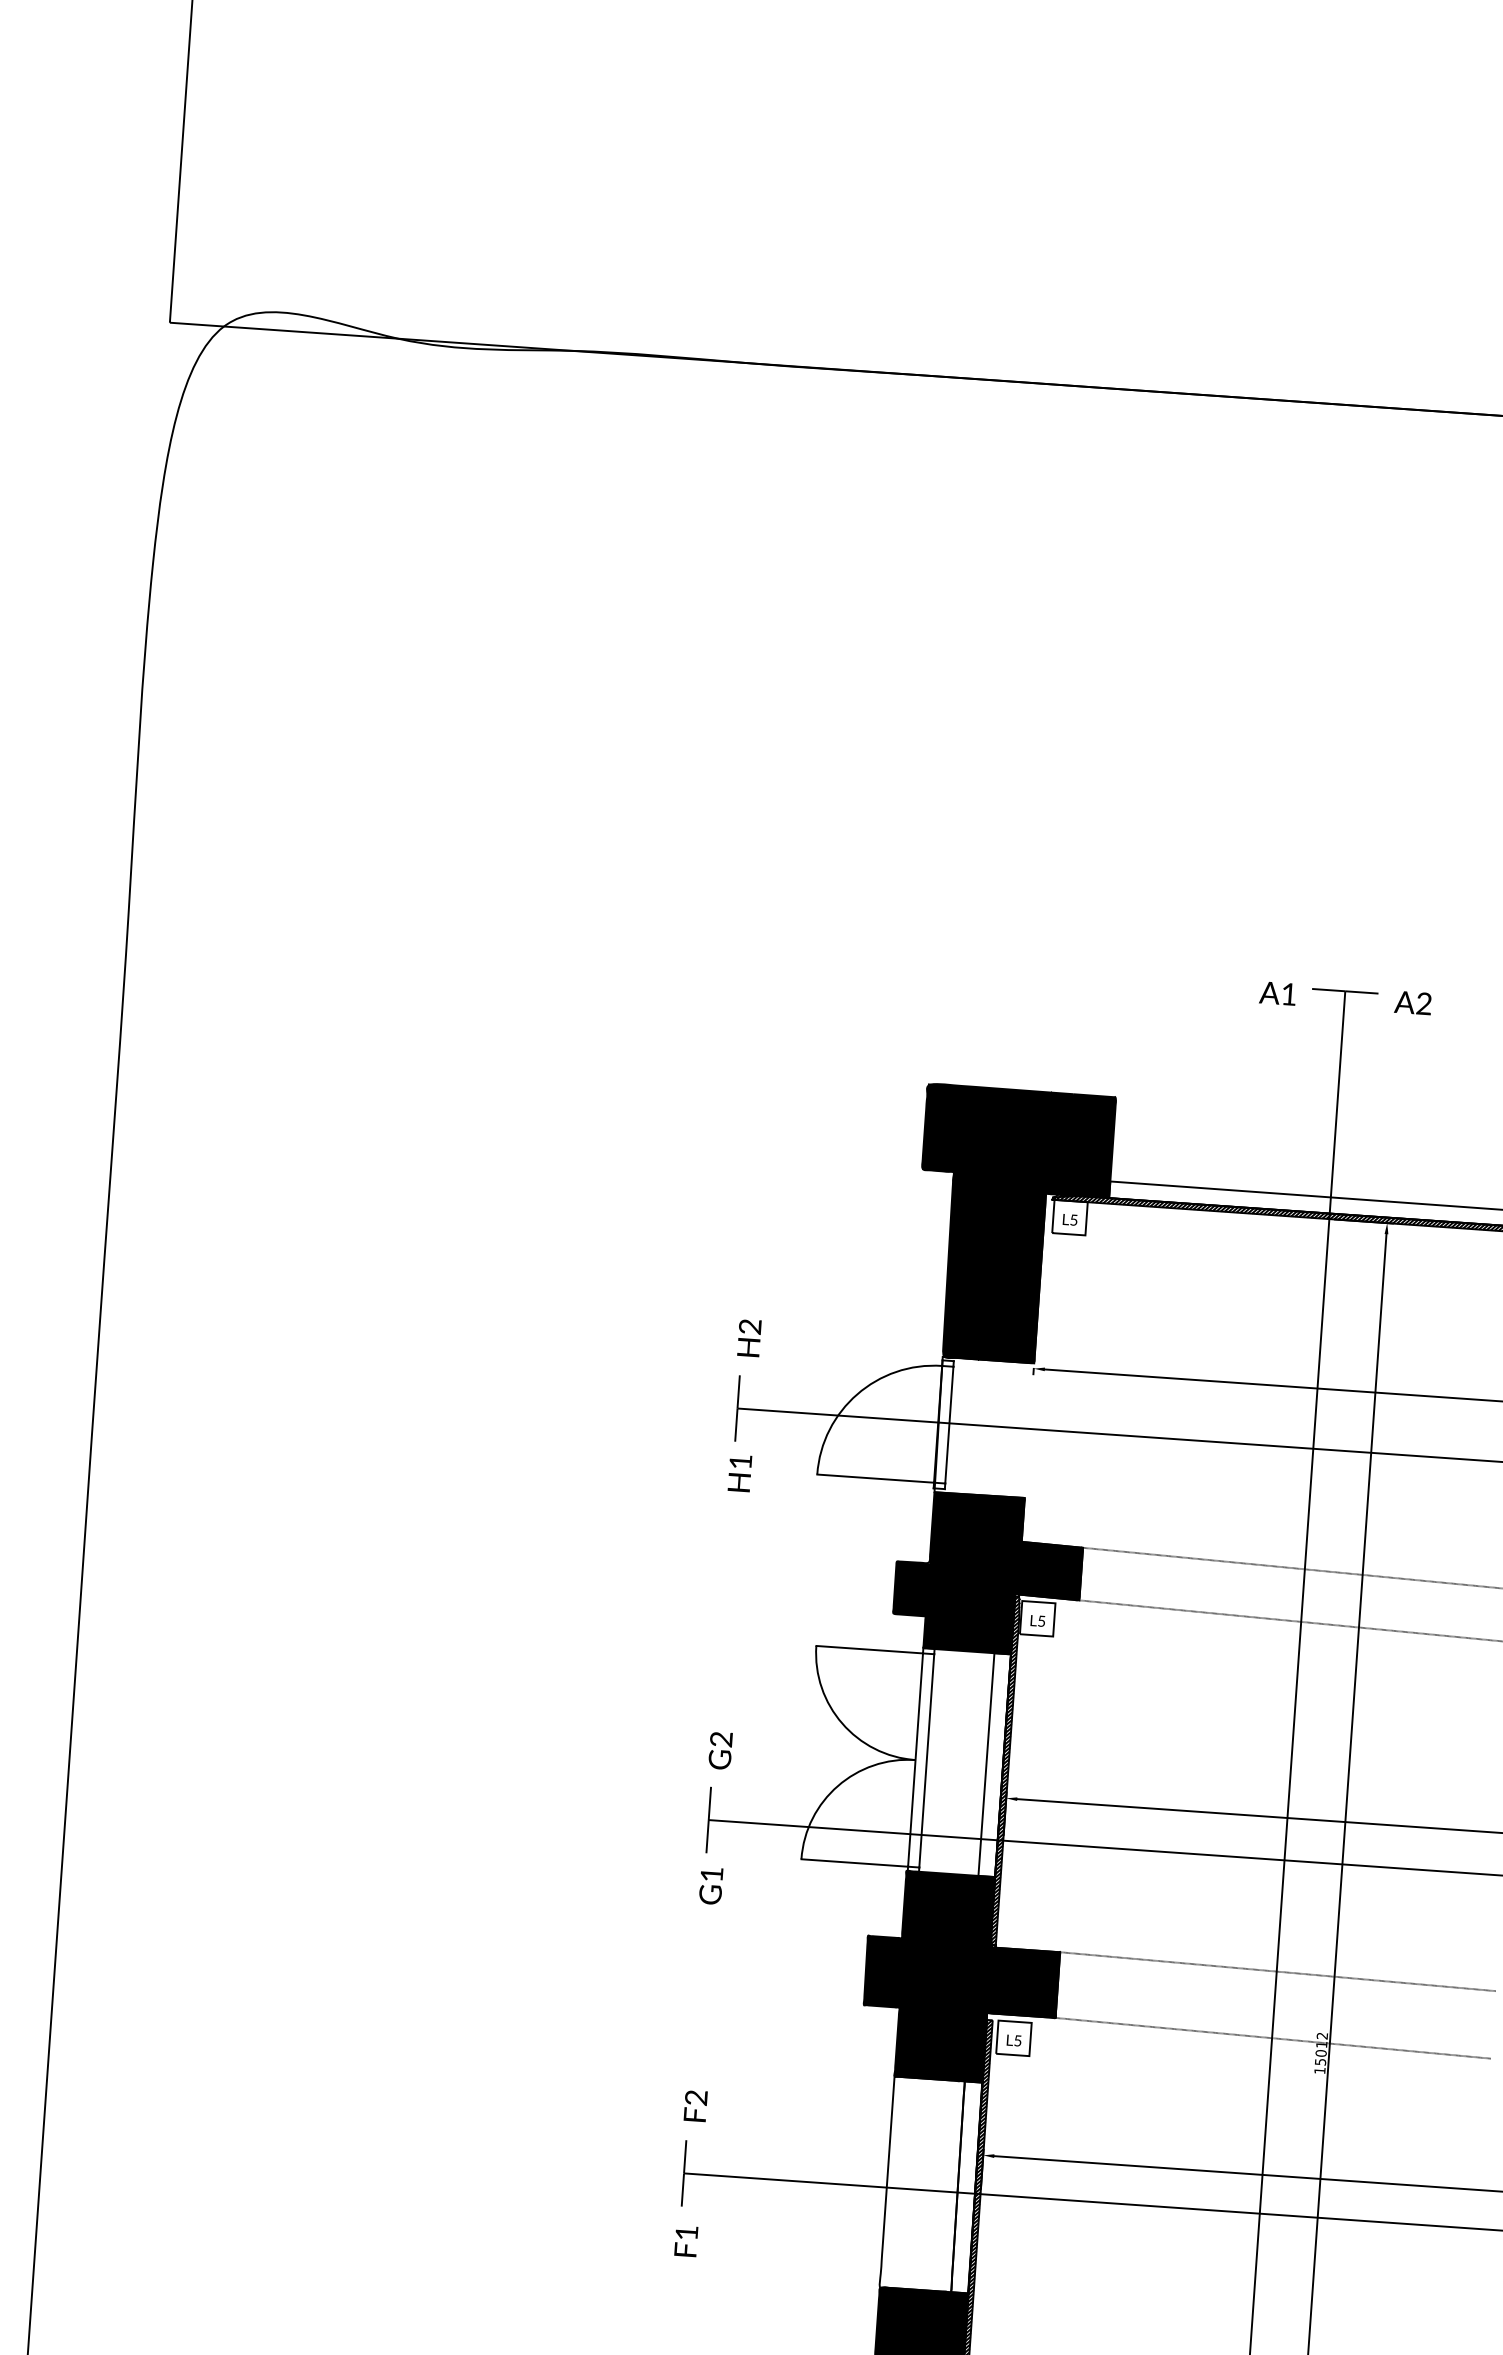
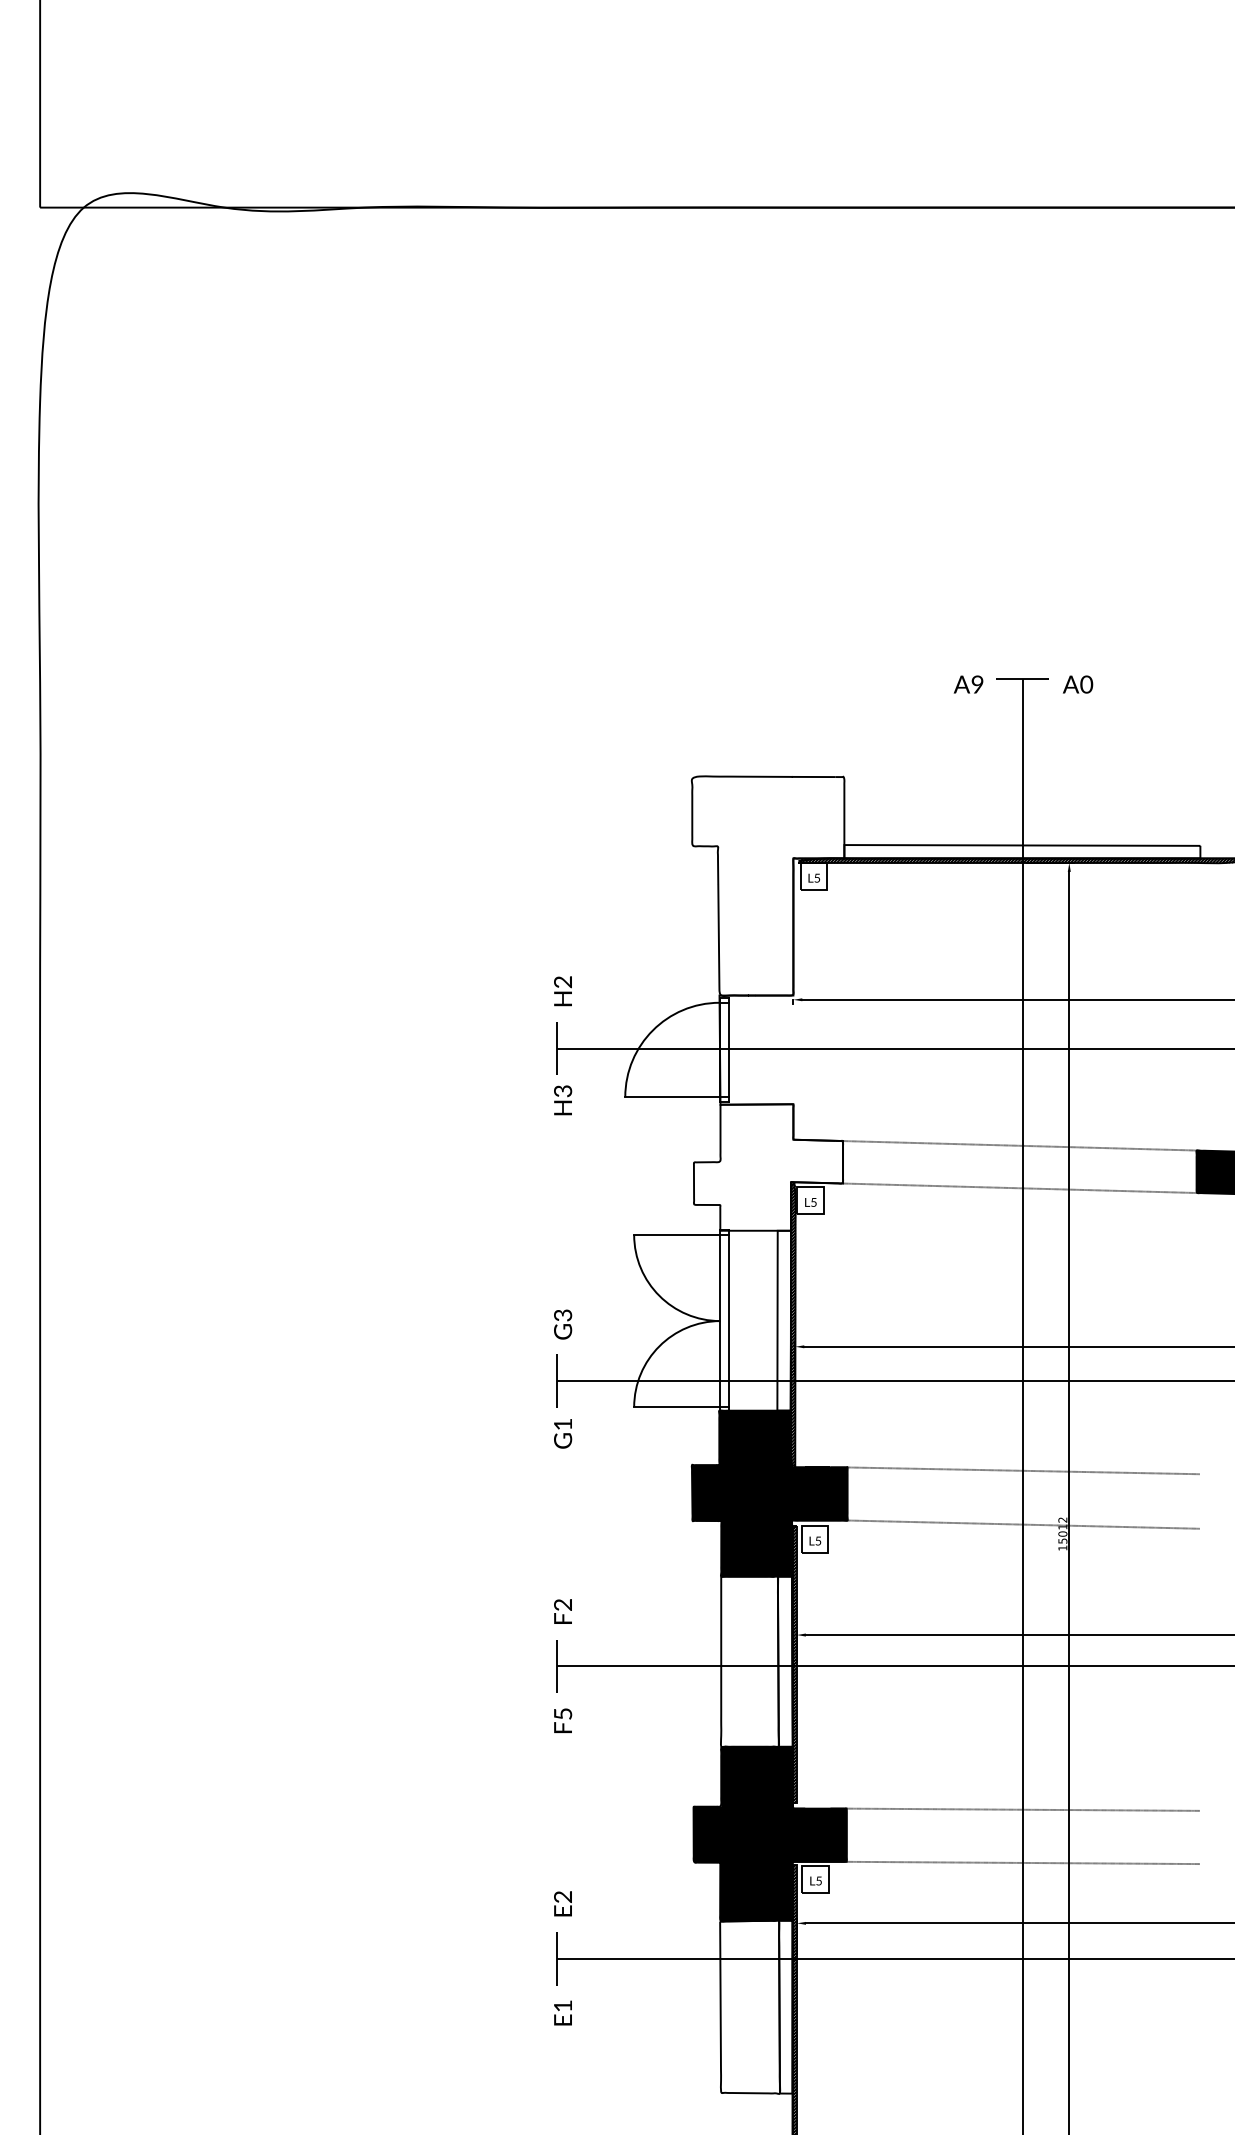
text: (1289, 994) -> (977, 684), A1 -> A9
text: (1423, 1003) -> (1086, 684), A2 -> A0
fill: (1012, 1224) -> (768, 885), removed
text: (741, 1462) -> (563, 1091), H1 -> H3
fill: (988, 1574) -> (768, 1167), removed
text: (725, 1739) -> (566, 1315), G2 -> G3
text: (687, 2232) -> (563, 1713), F1 -> F5

